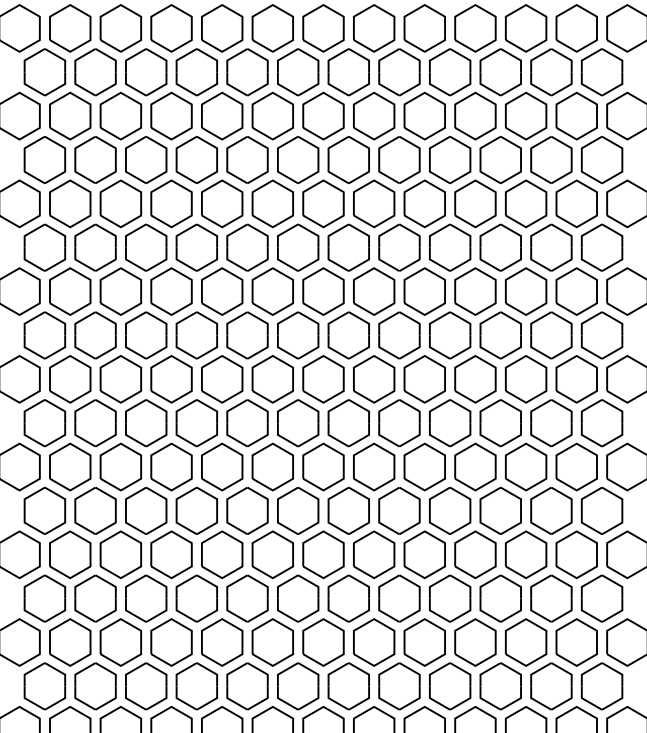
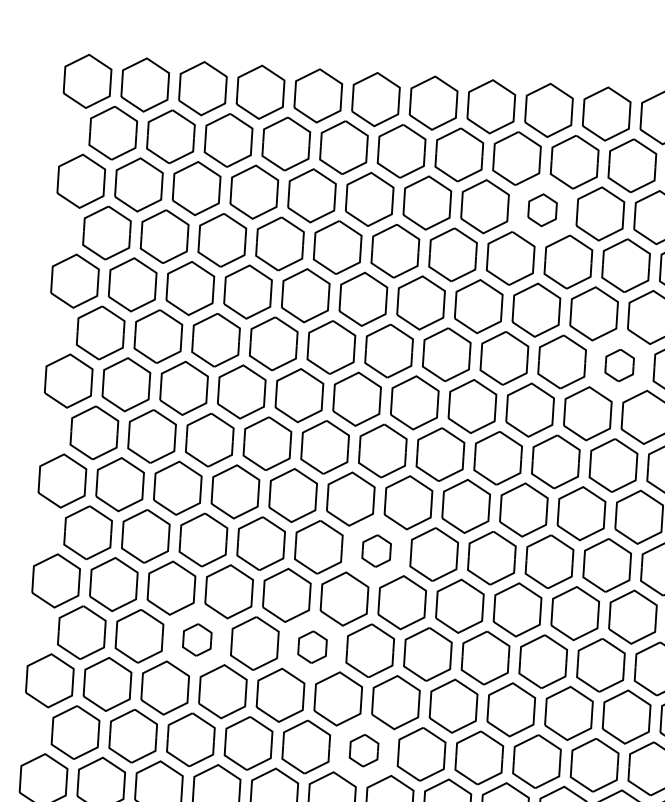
part: (424, 115) -> (542, 209), size x0.6
part: (500, 247) -> (619, 365), size x0.6
part: (298, 423) -> (376, 551), size x0.6
part: (146, 510) -> (197, 639), size x0.6
part: (247, 510) -> (312, 646), size x0.6
part: (298, 598) -> (364, 750), size x0.6

